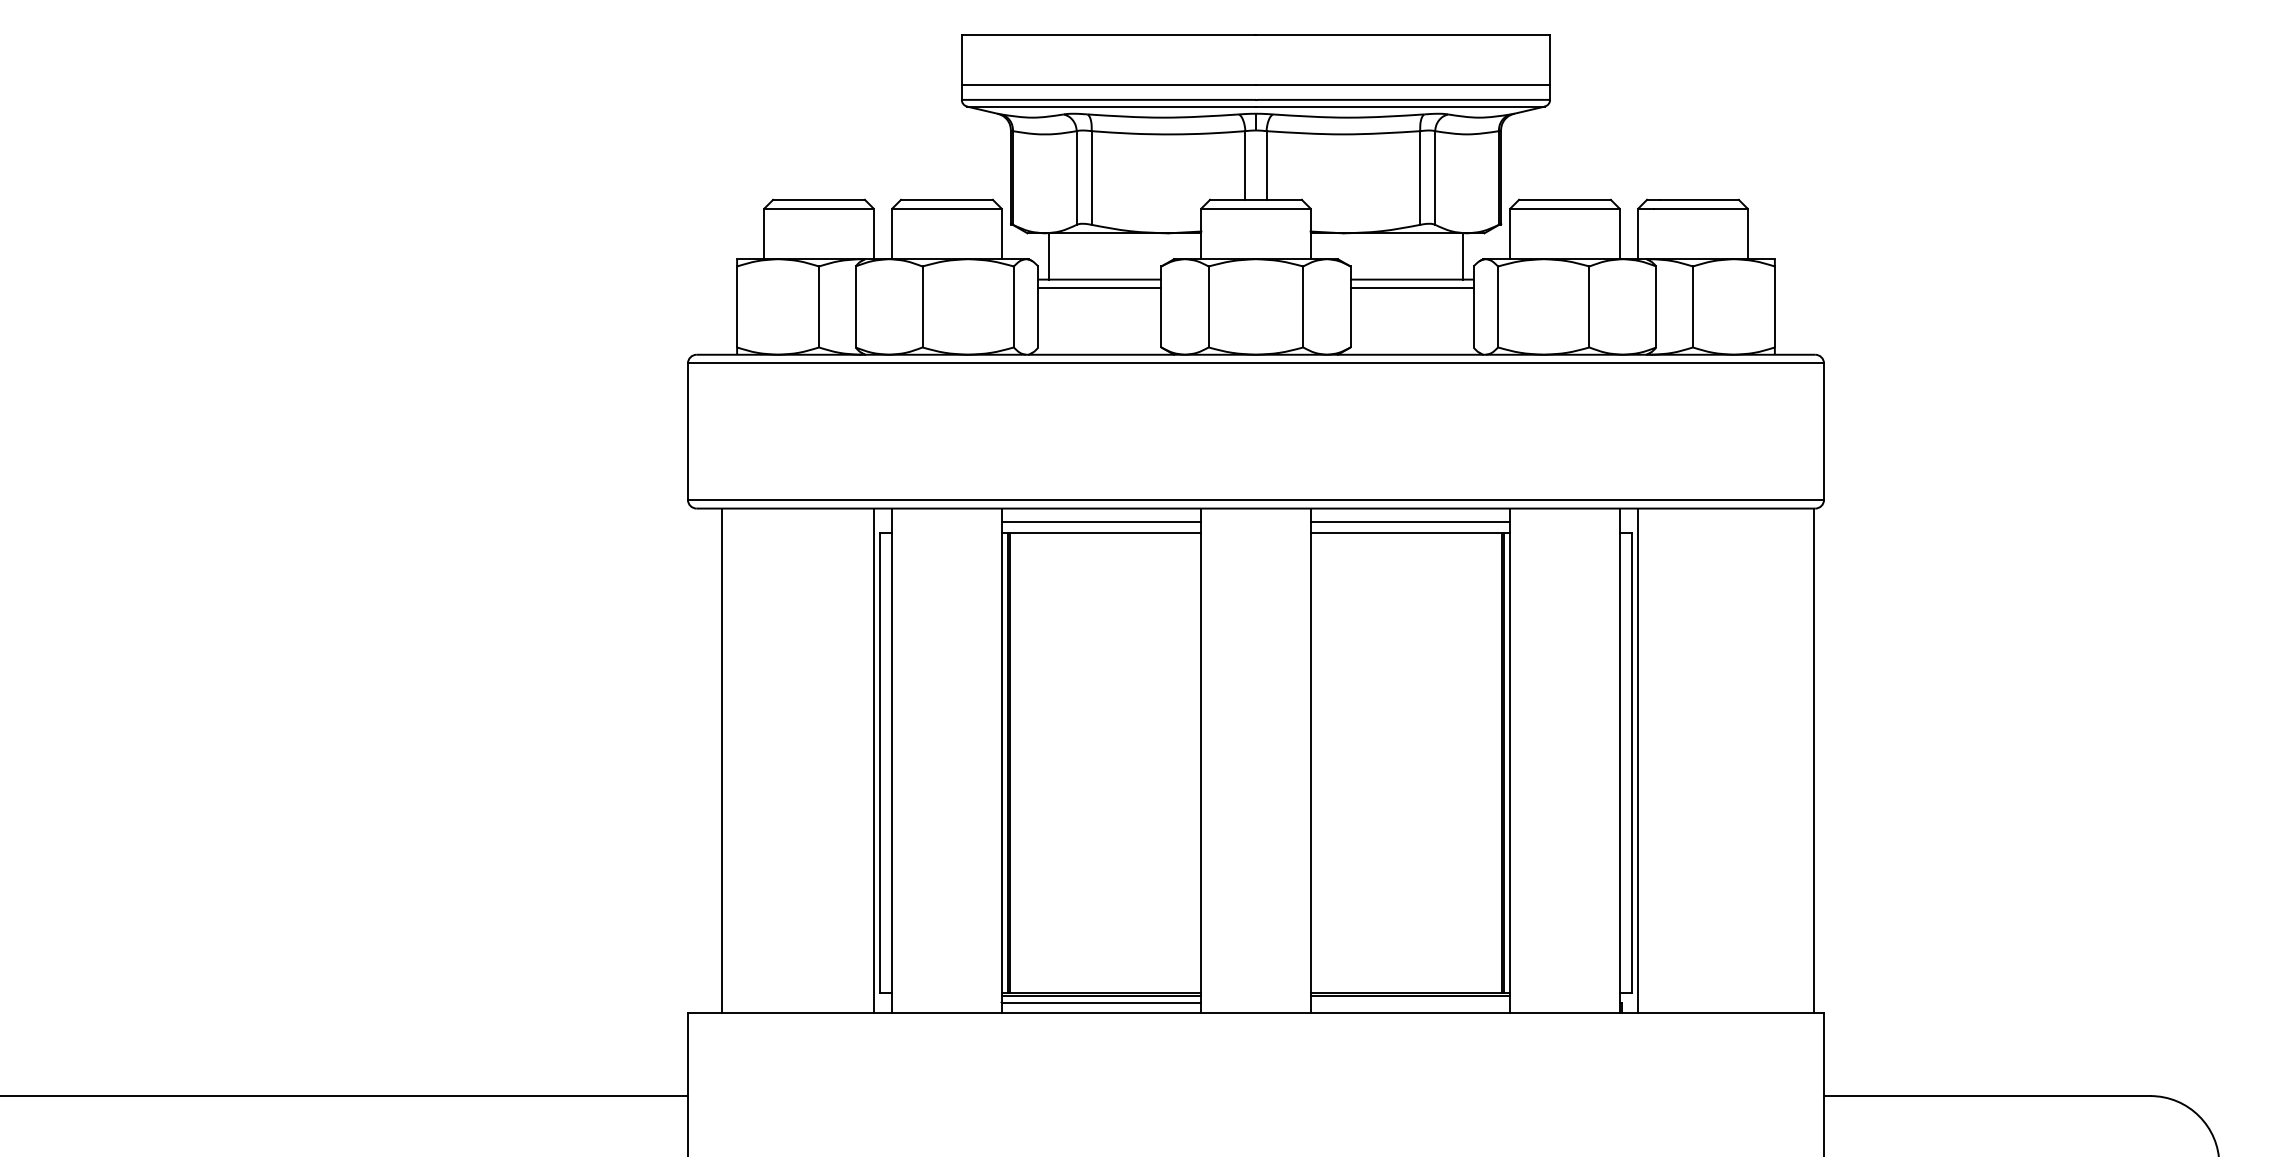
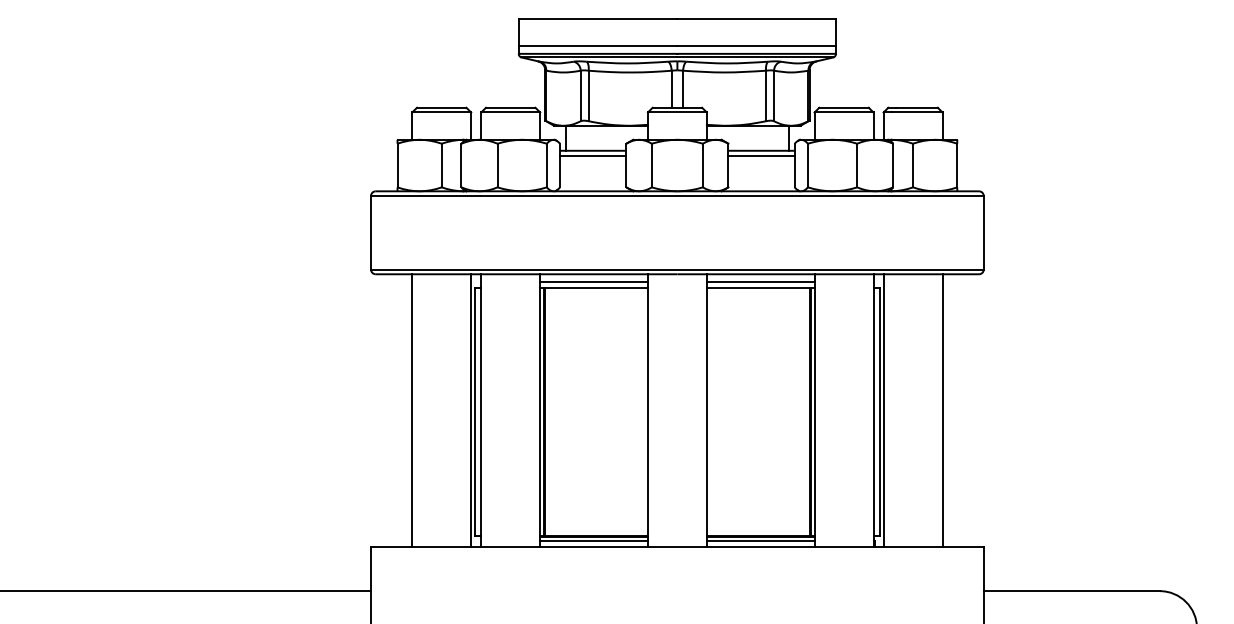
line: (722, 761) -> (412, 410), moved
line: (1814, 761) -> (942, 410), moved
line: (1410, 1002) -> (760, 540), added

